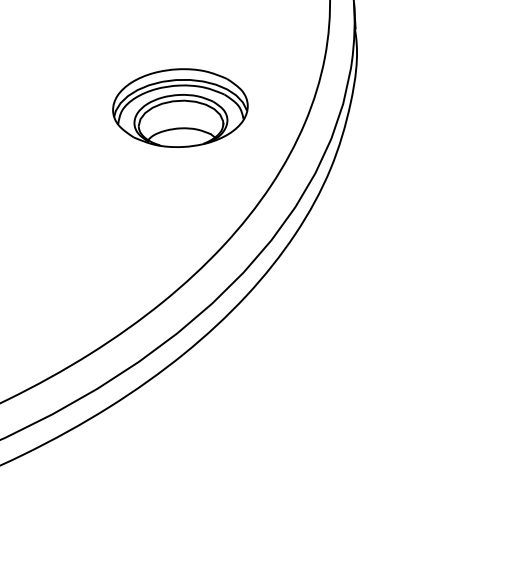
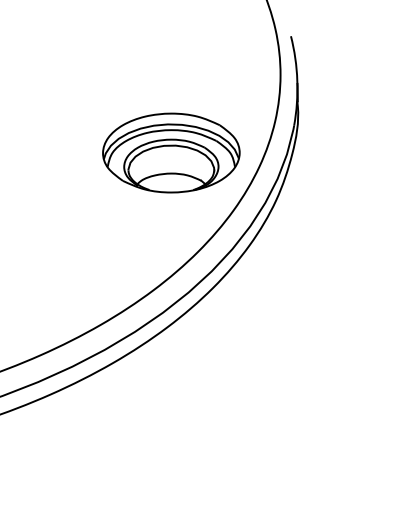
part: (180, 107) -> (171, 152), size x1.43

